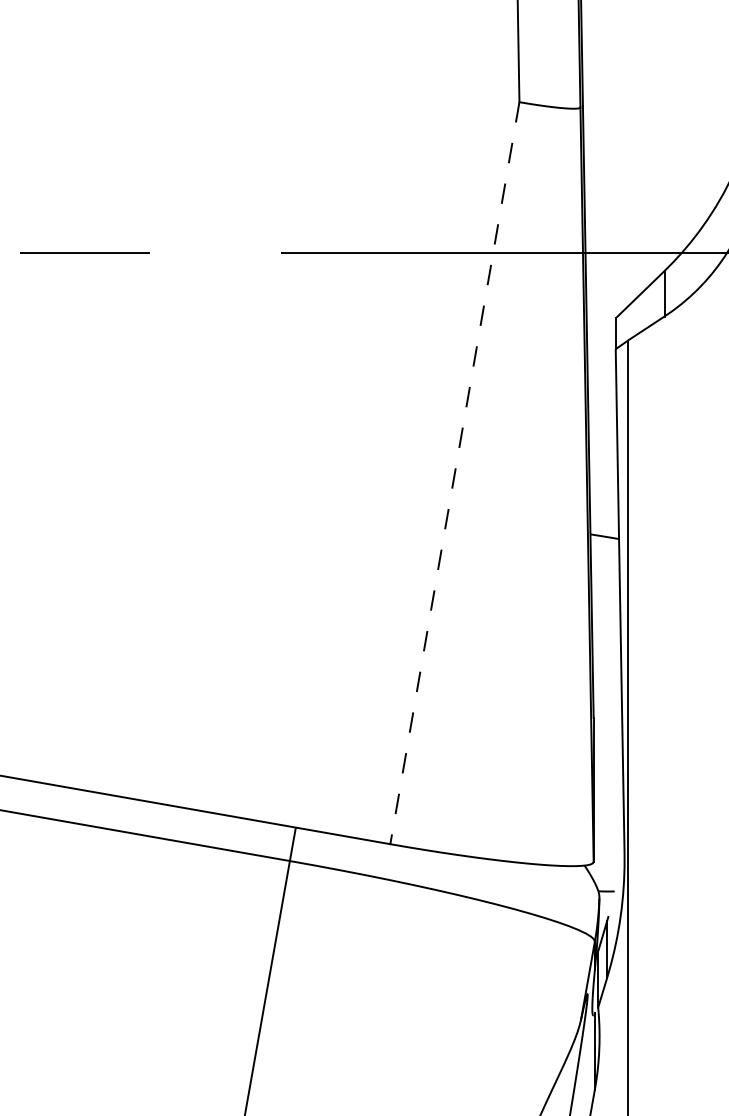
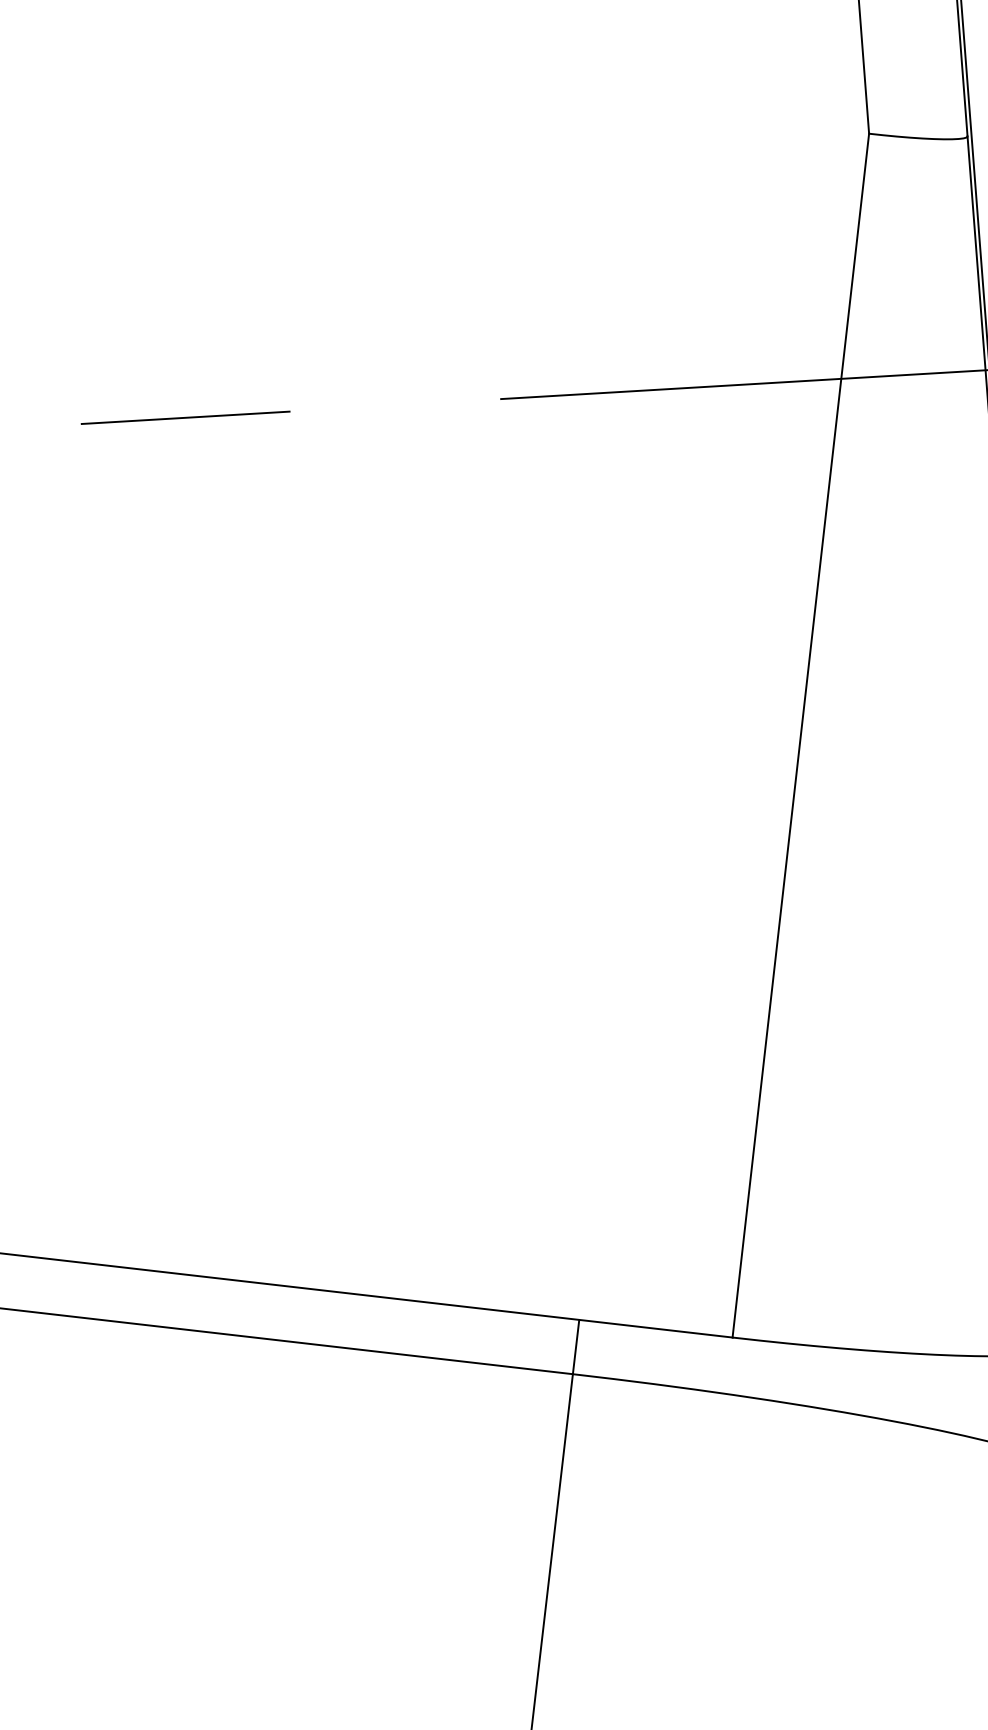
line: (454, 473) -> (800, 736), dashed -> solid

